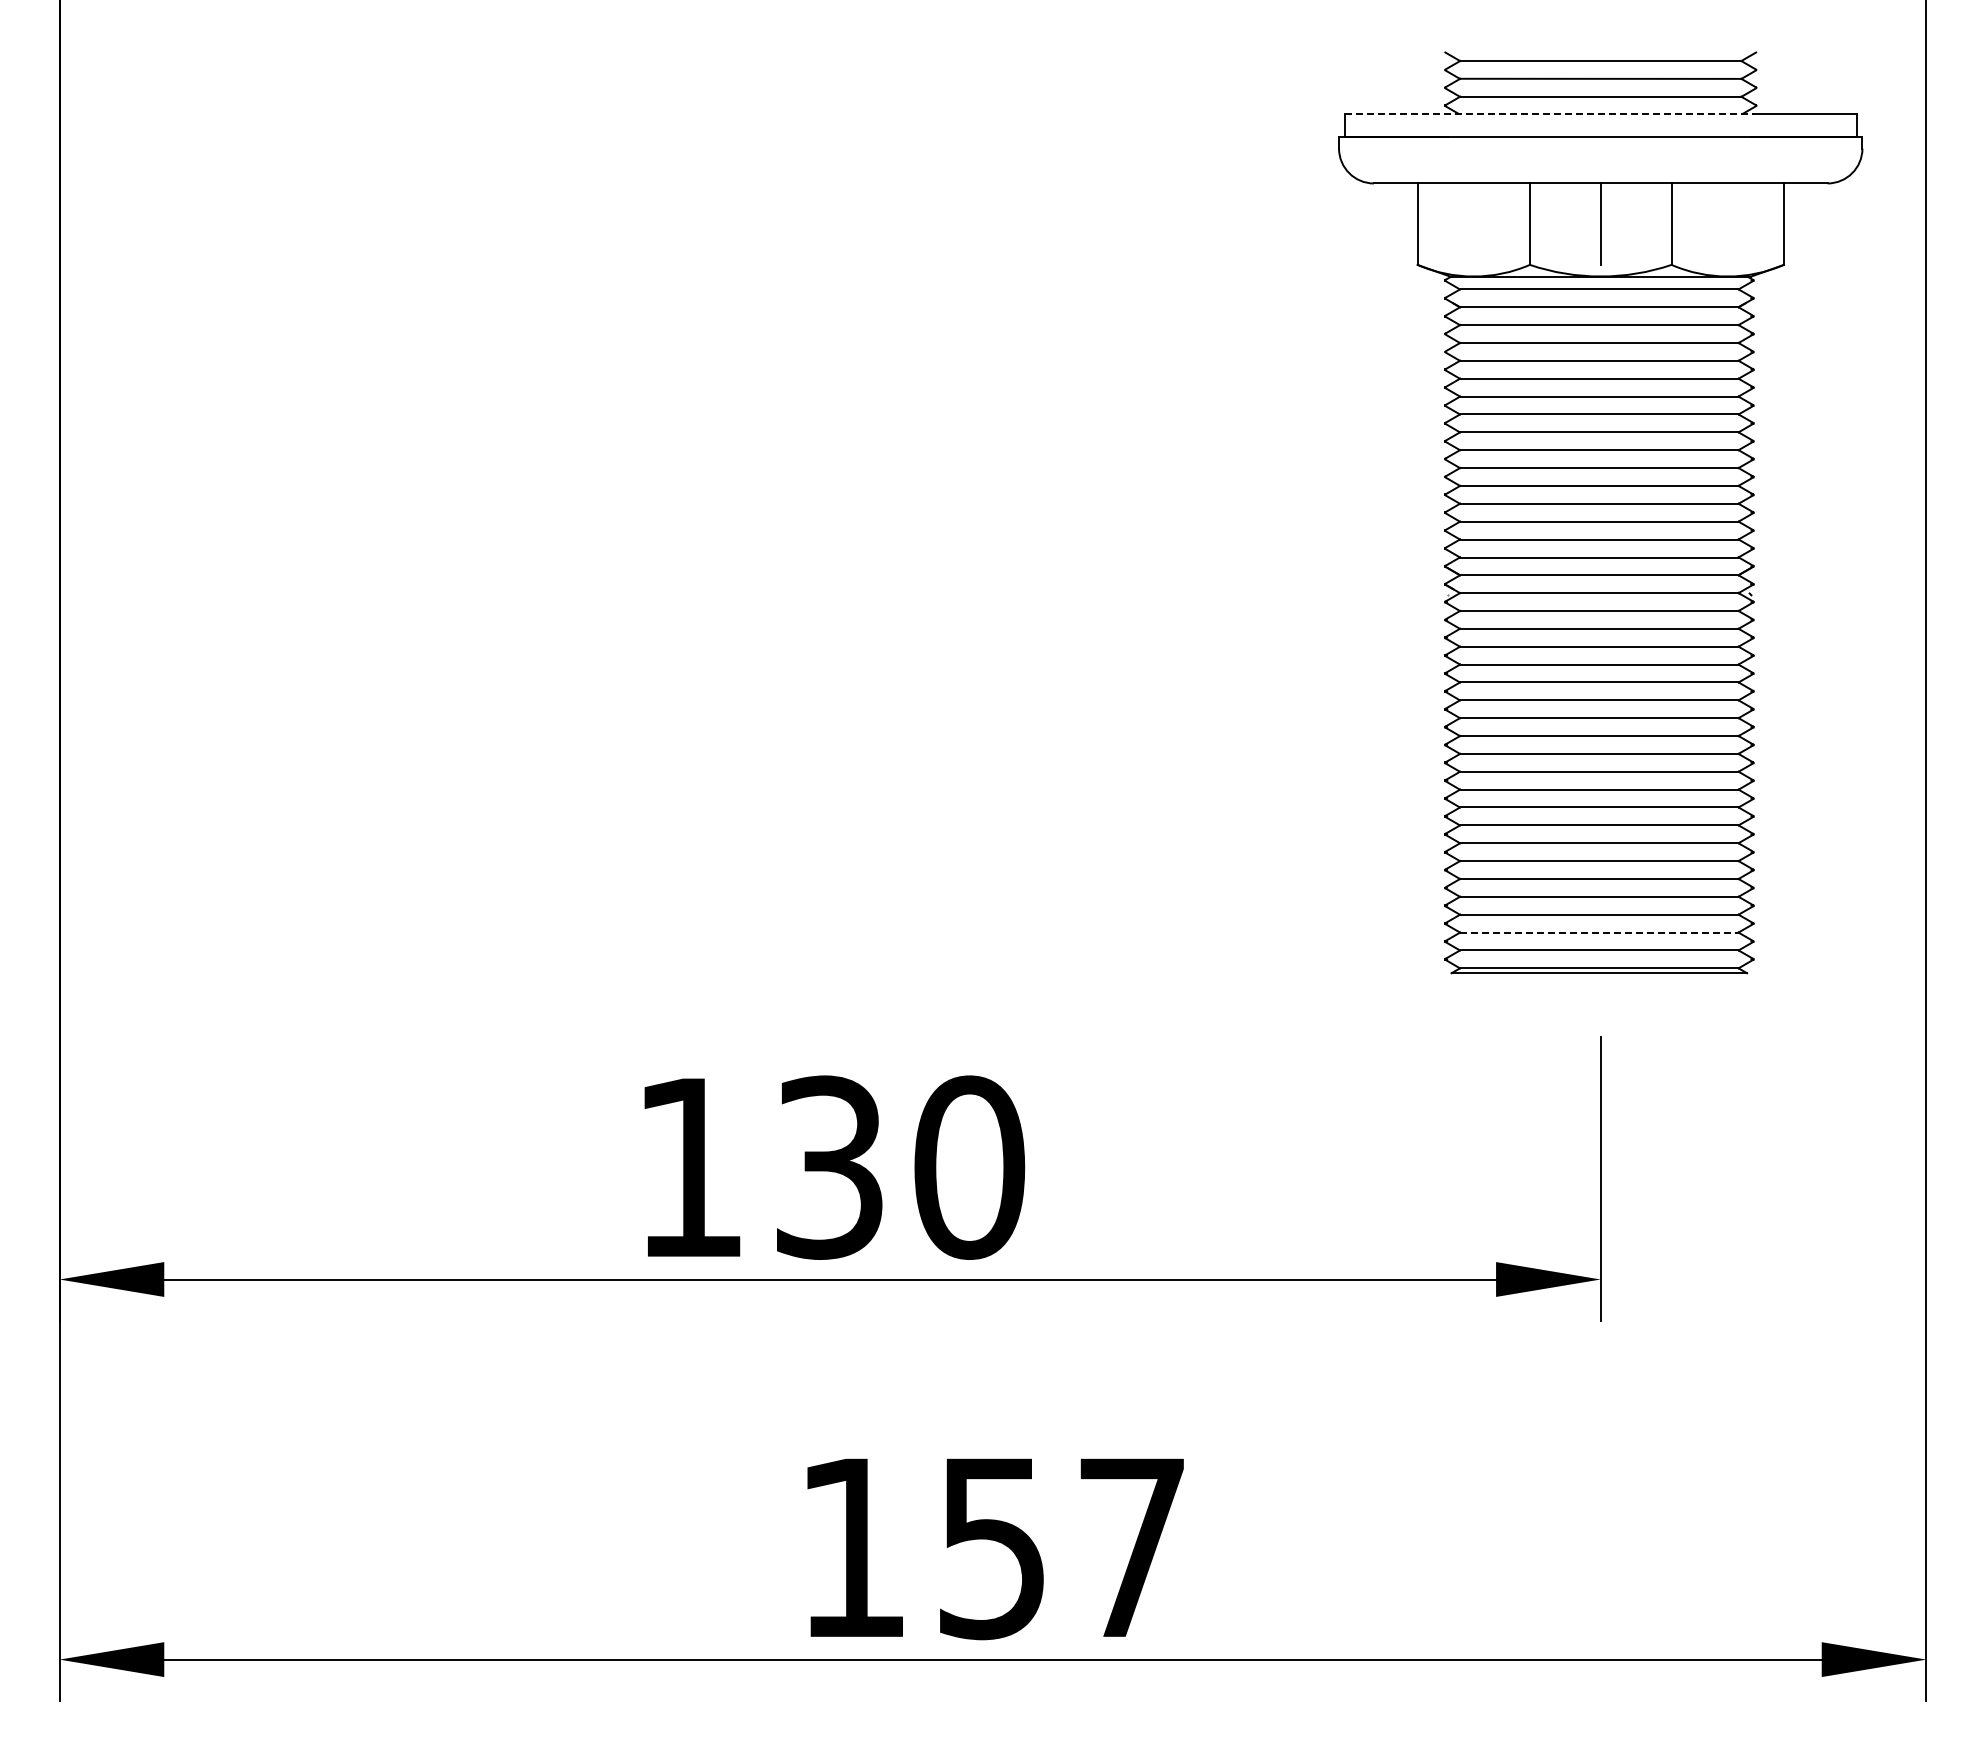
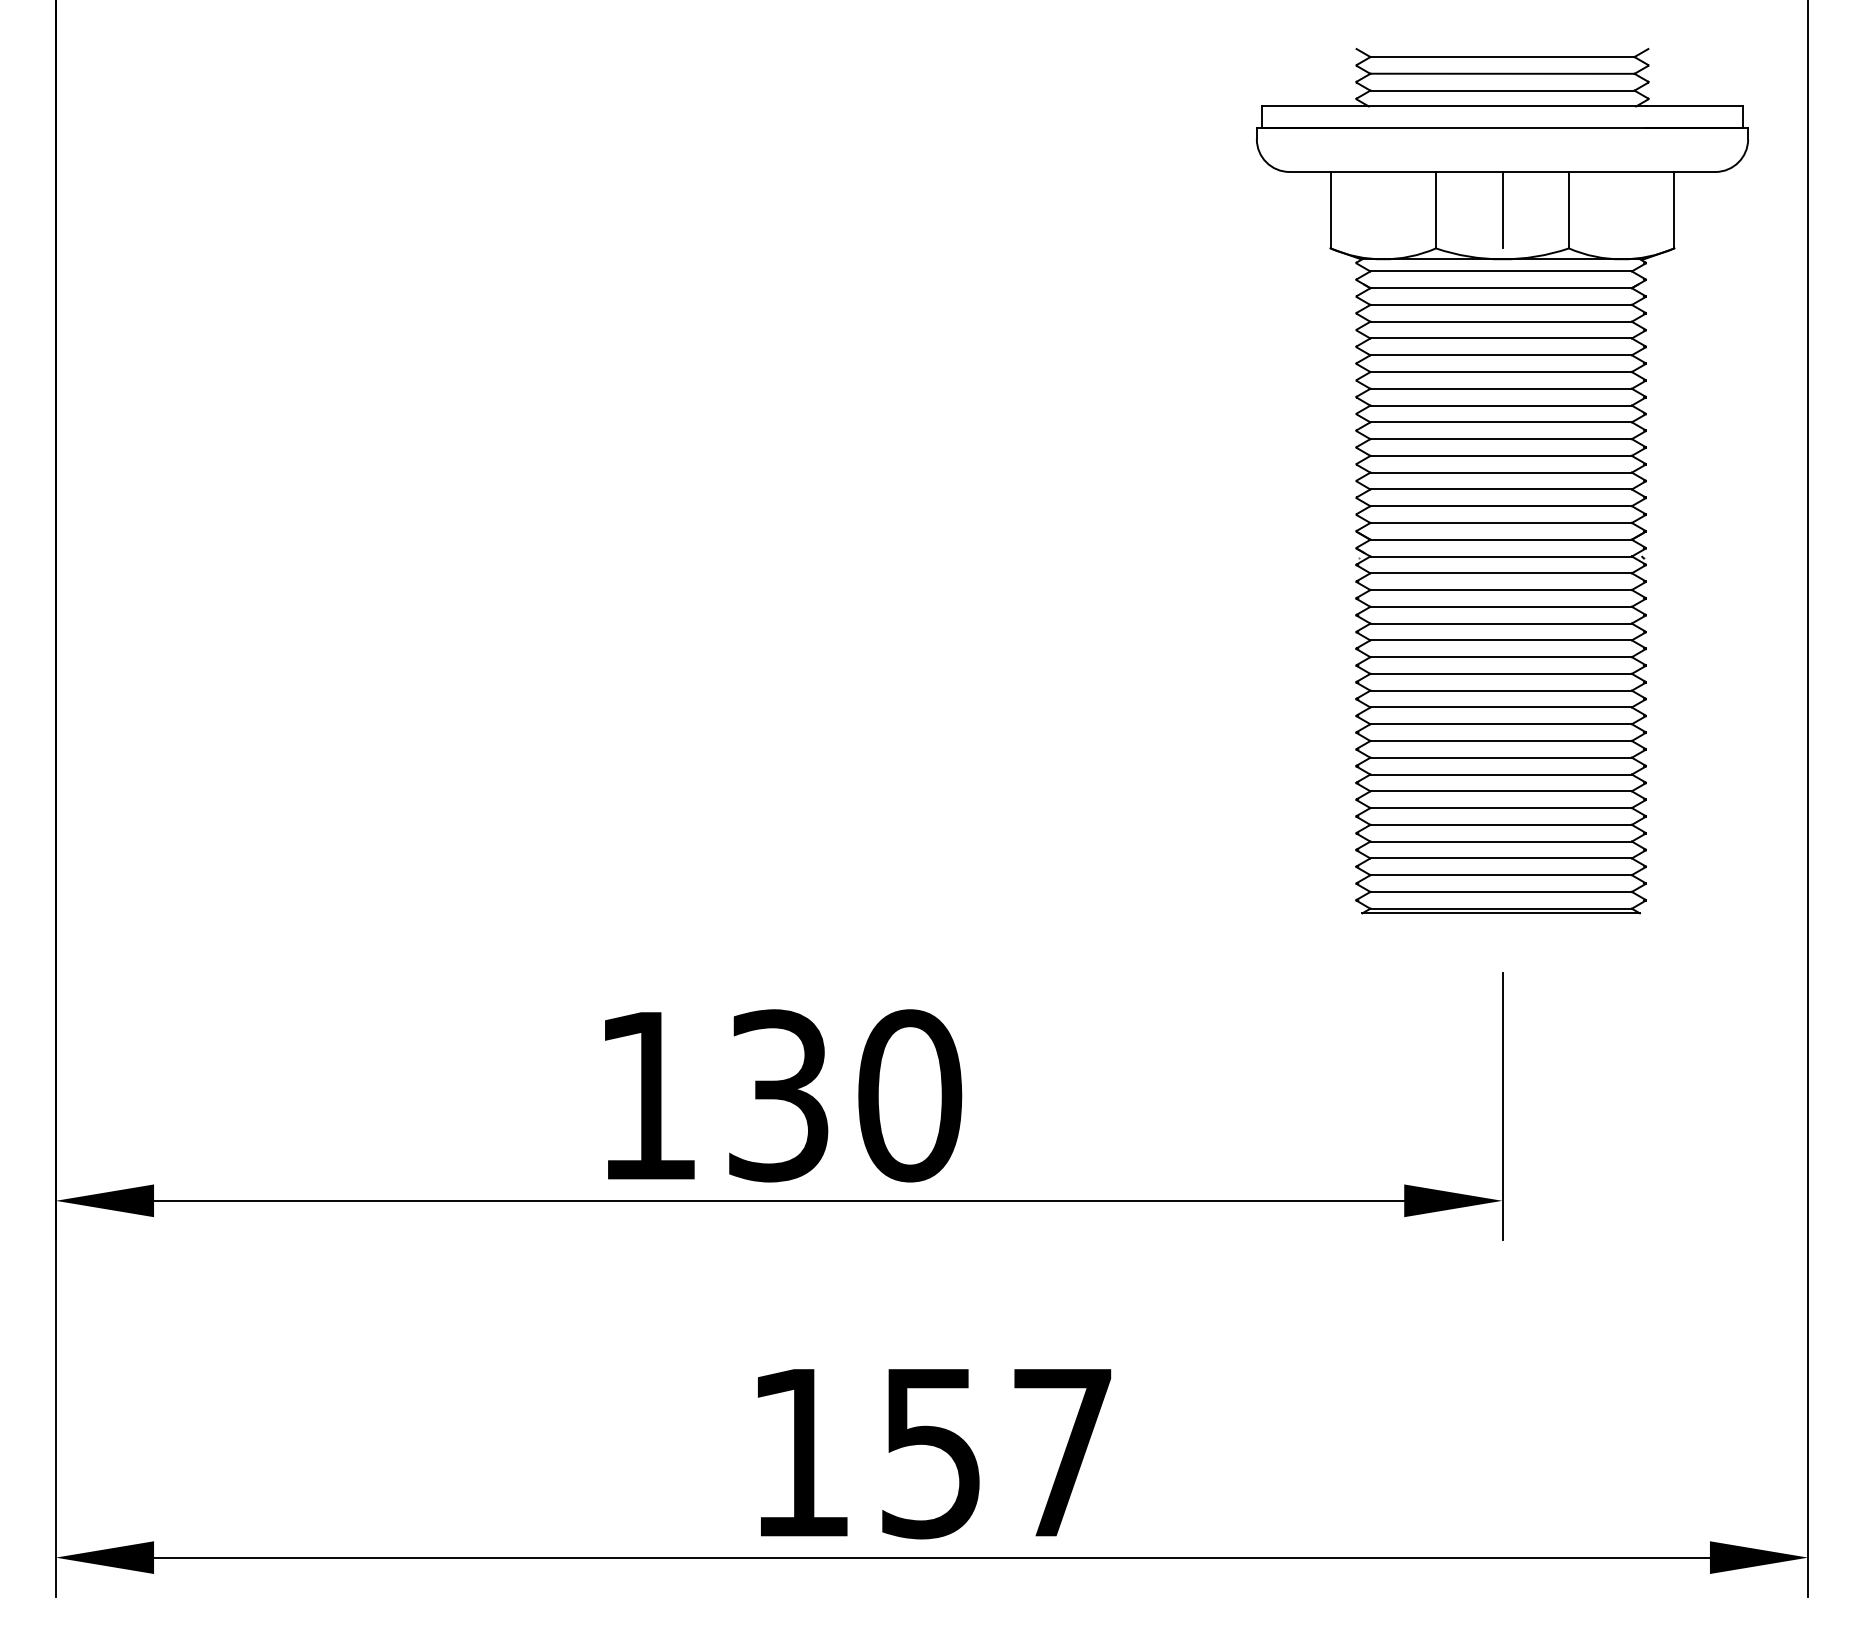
line: (1550, 113) -> (1455, 106), dashed -> solid
line: (1599, 932) -> (1501, 875), dashed -> solid

